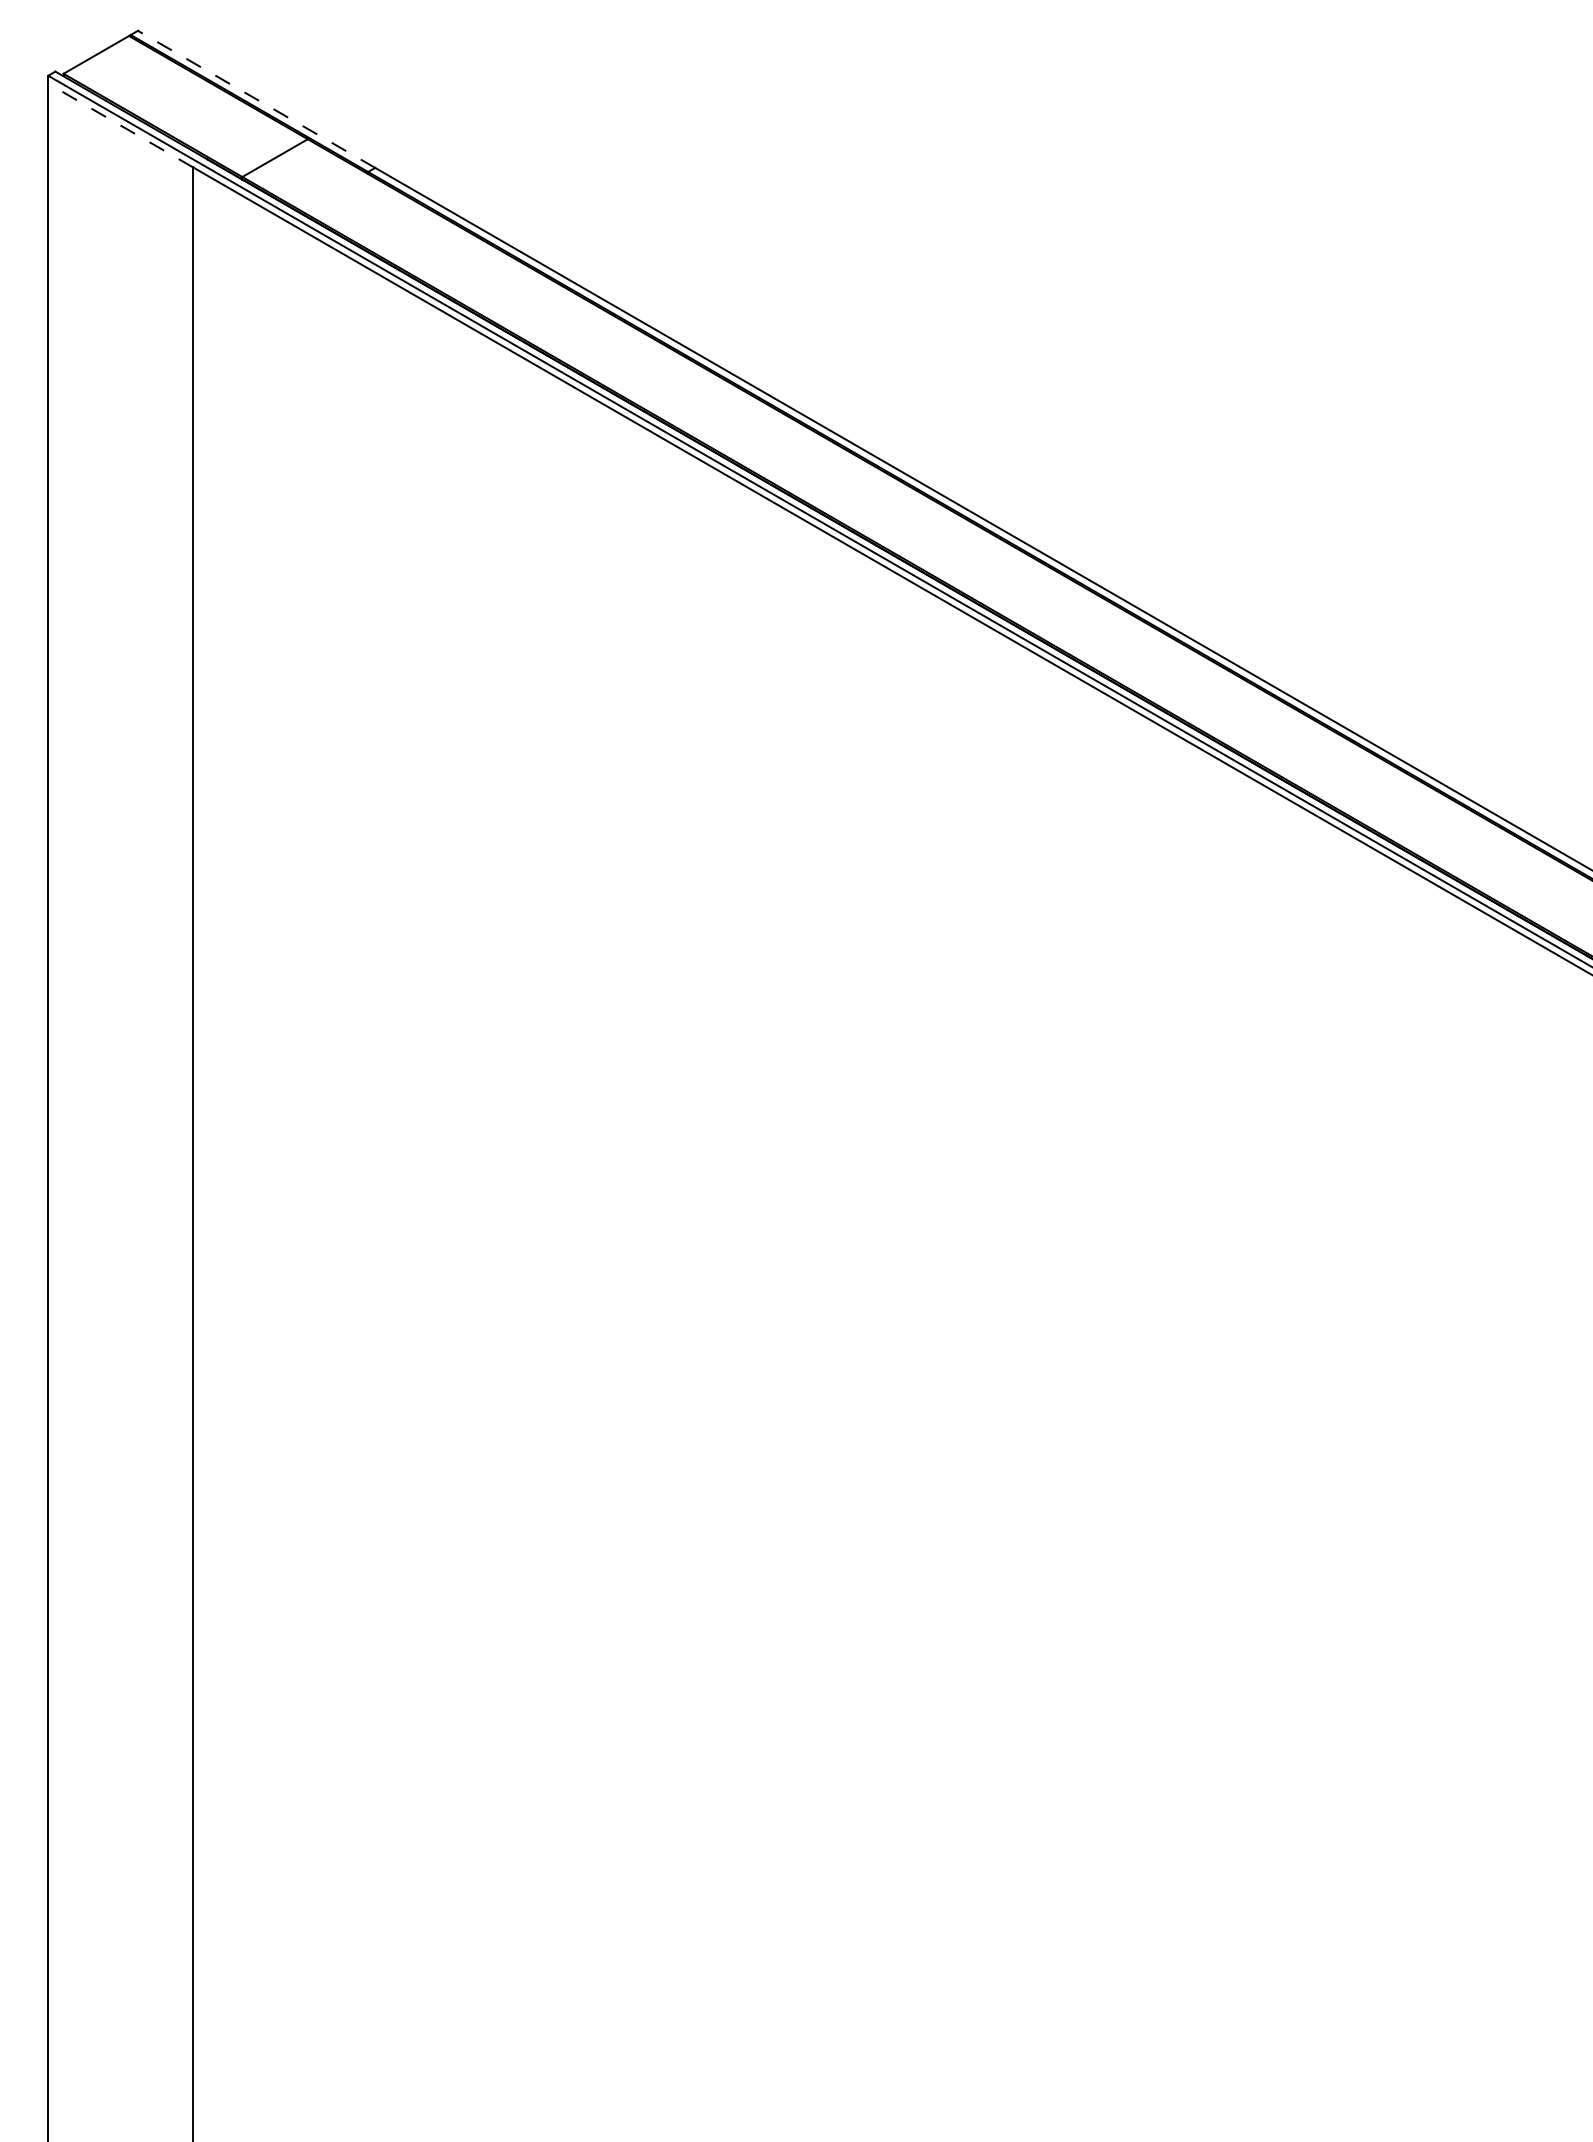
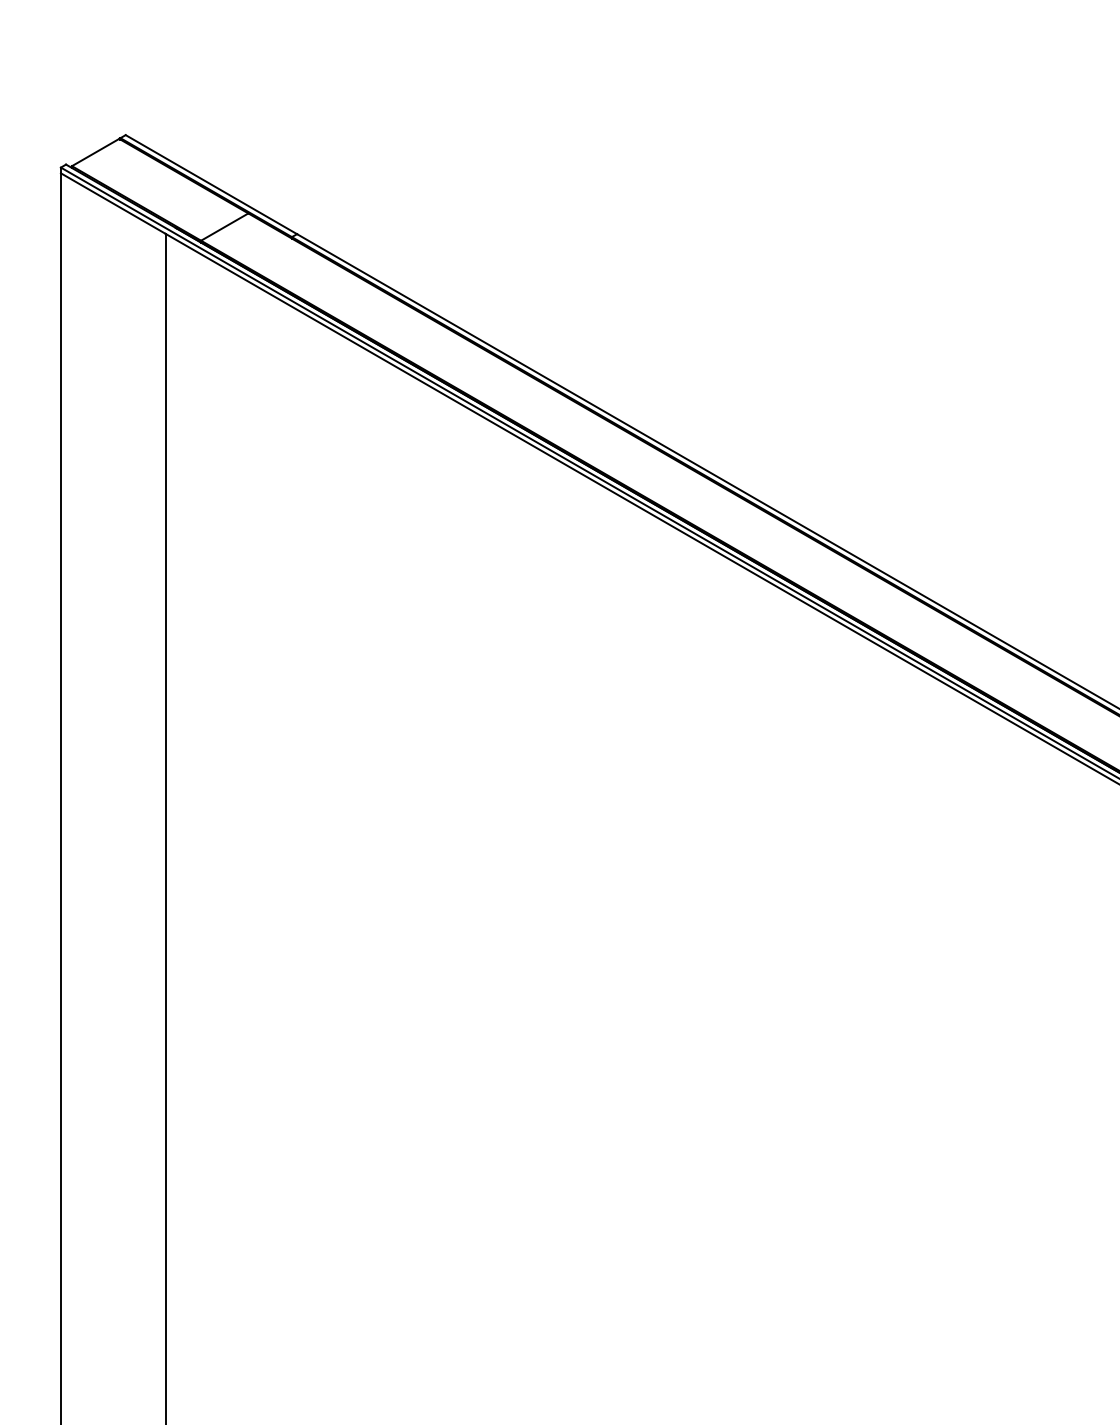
line: (256, 99) -> (211, 184), dashed -> solid
line: (120, 125) -> (113, 203), dashed -> solid

